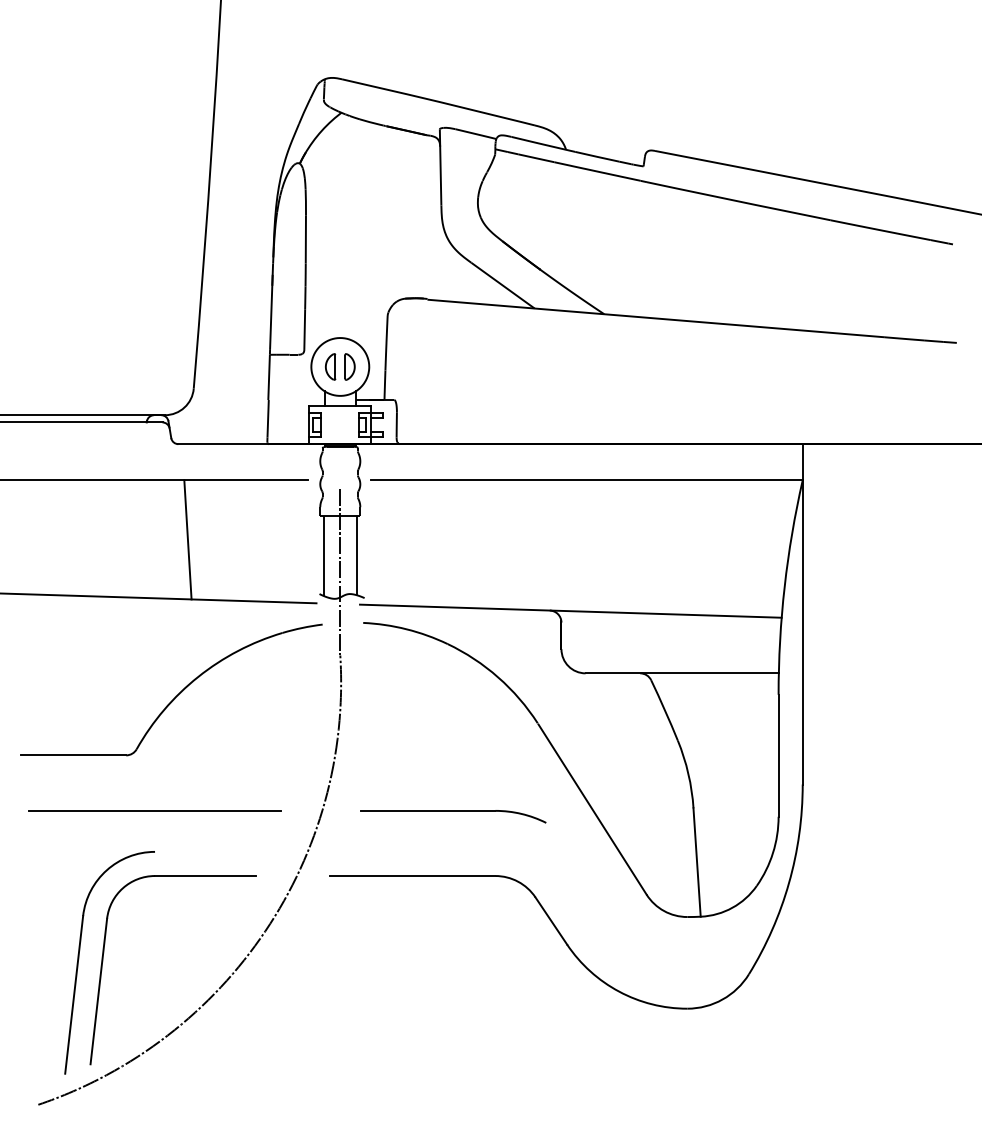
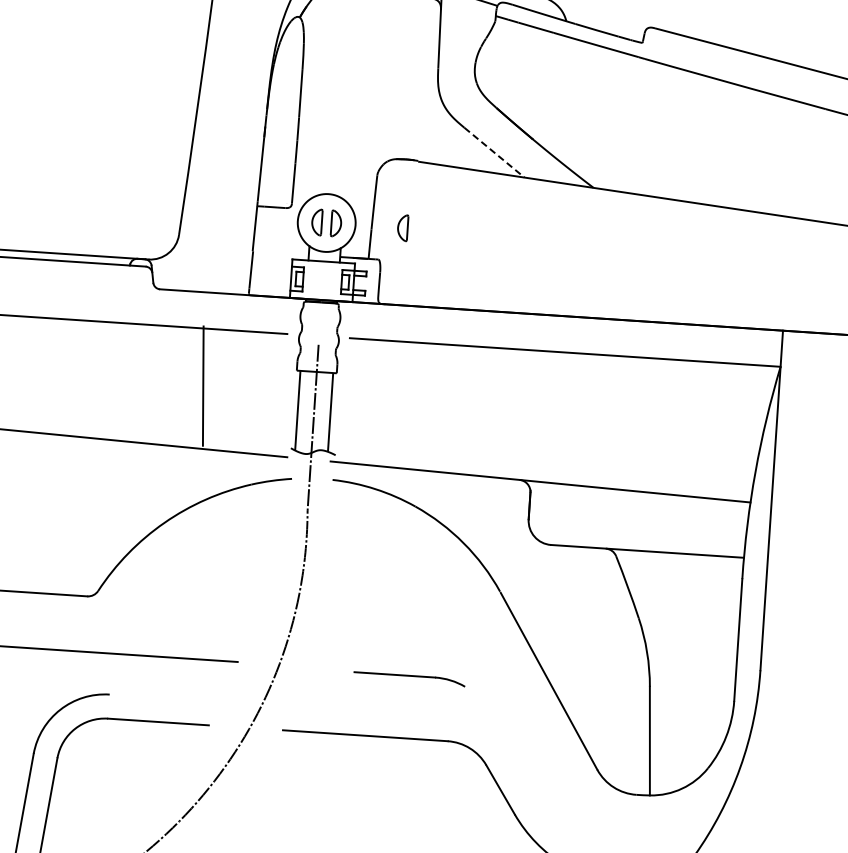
line: (503, 285) -> (494, 152), solid -> dashed
part: (416, 366) -> (402, 227), added
line: (187, 539) -> (202, 385), moved
part: (453, 816) -> (409, 679), size x0.6

